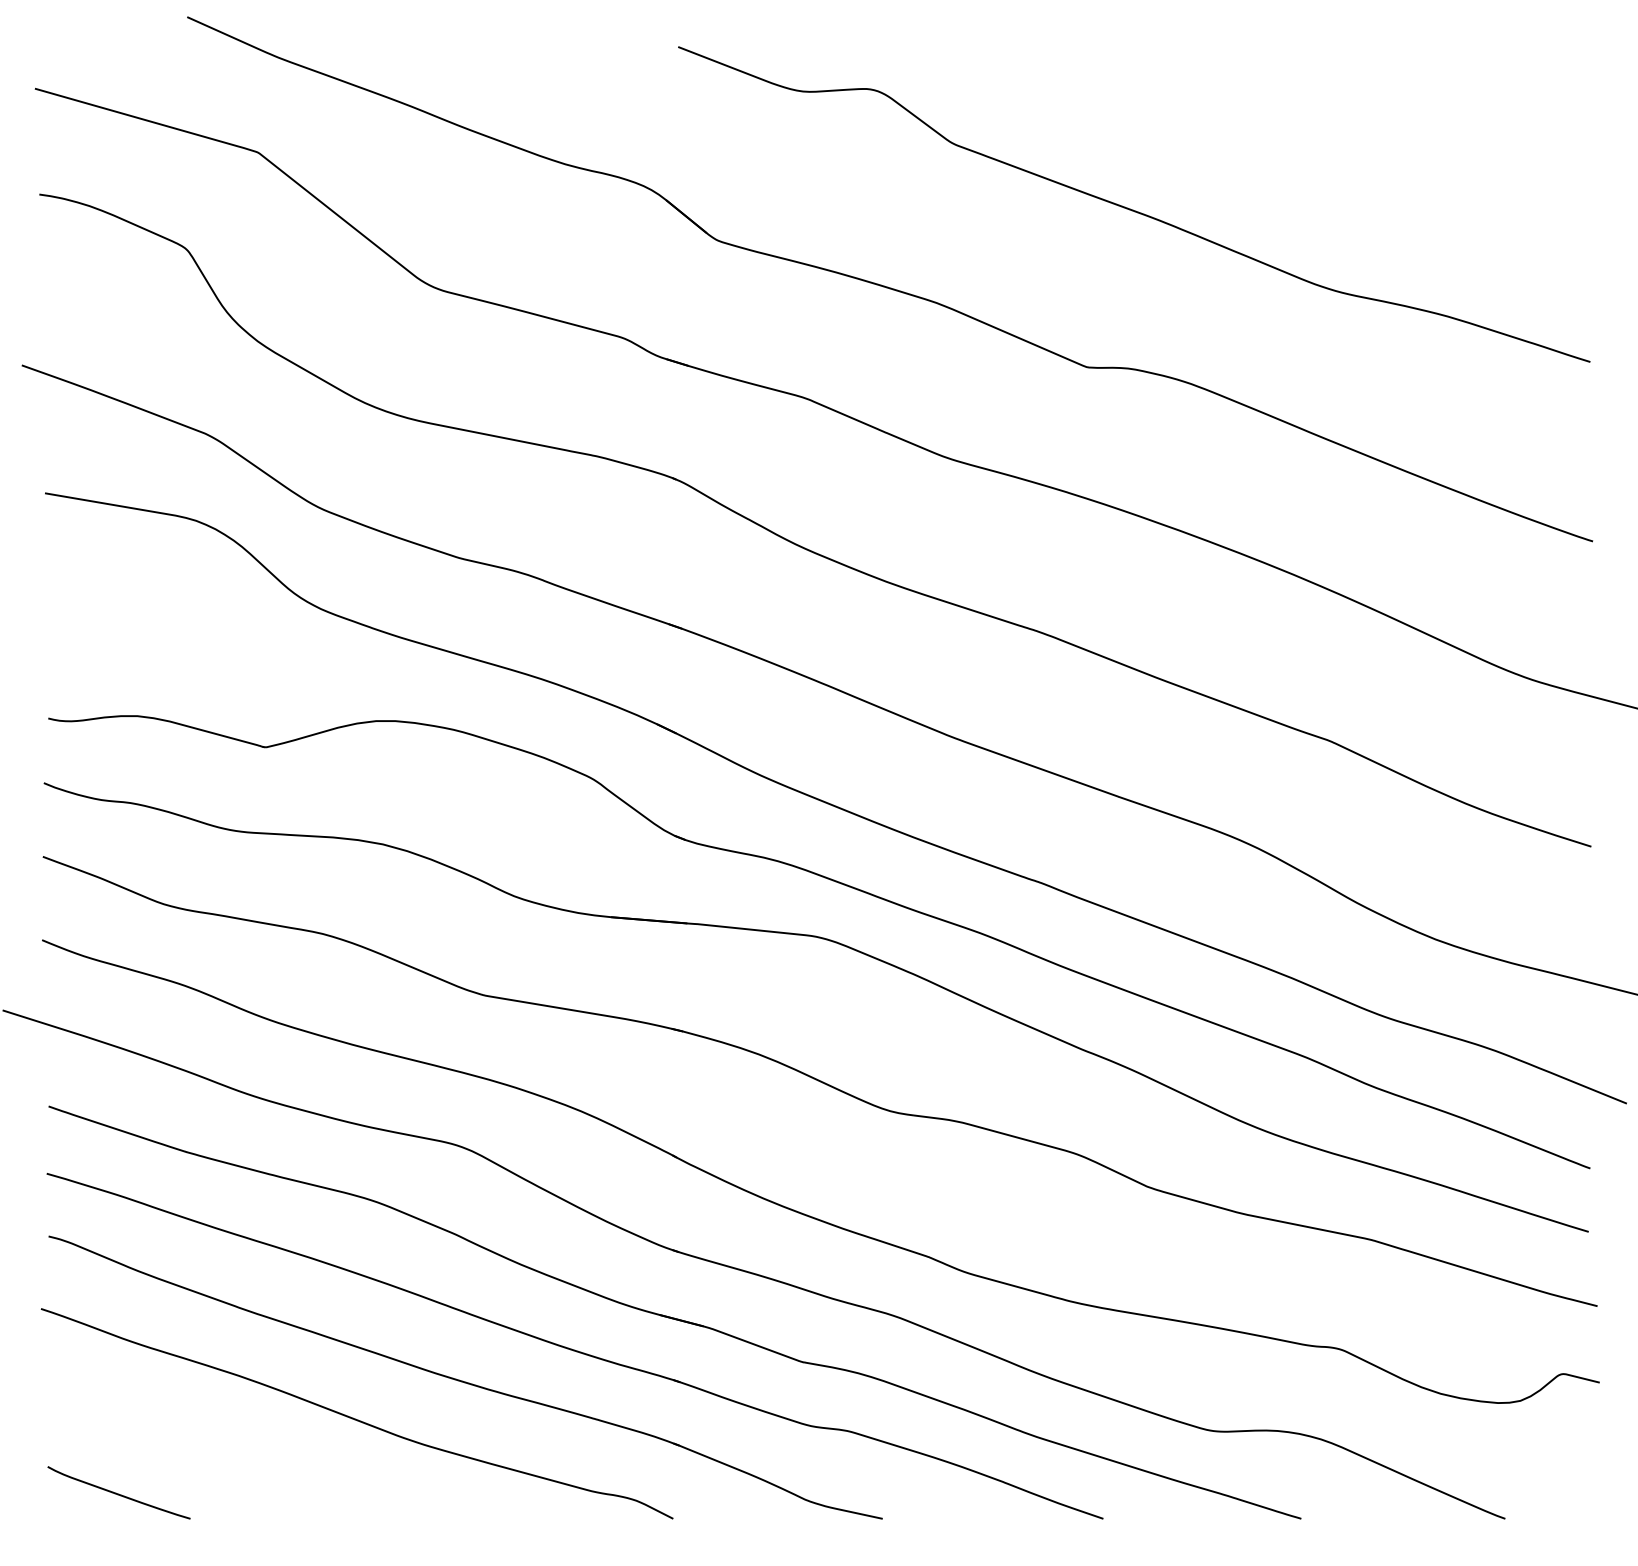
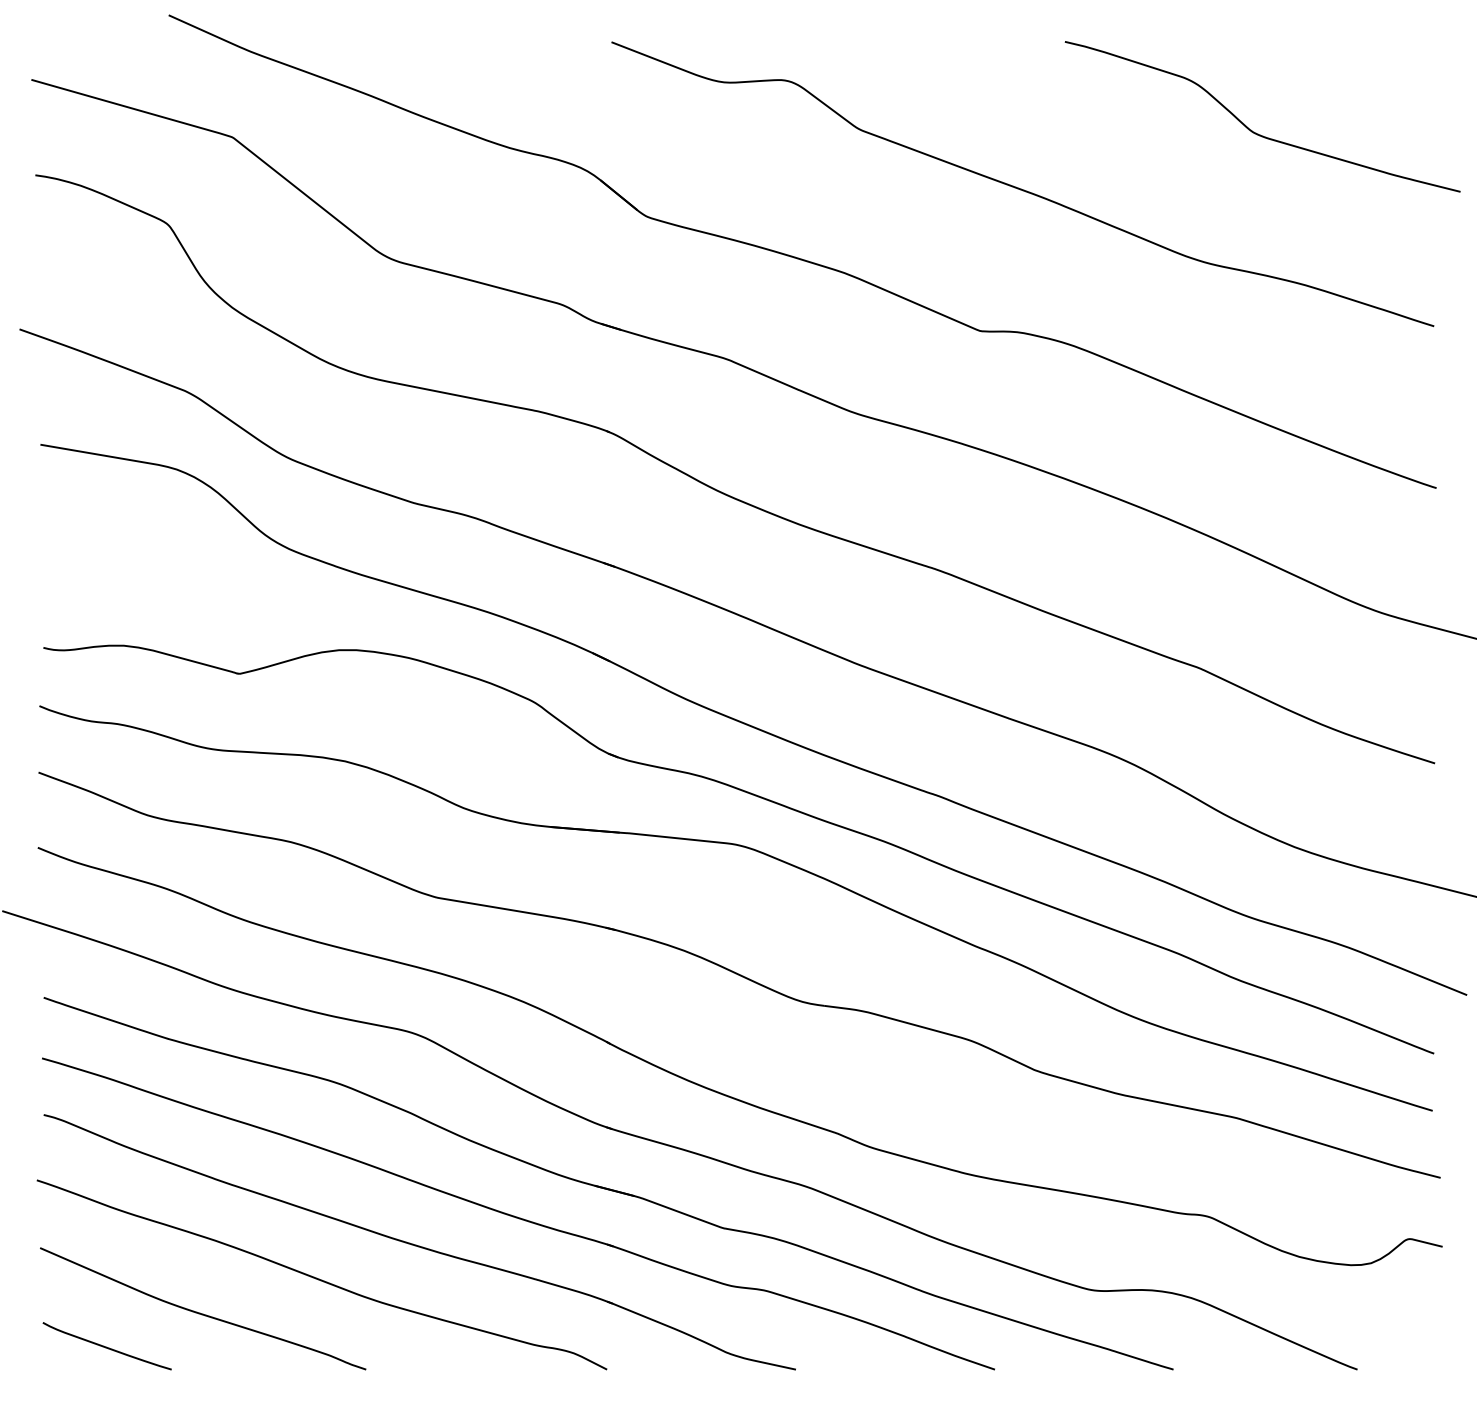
curve: (1391, 145) -> (1254, 131), added
curve: (222, 1455) -> (200, 1312), added

